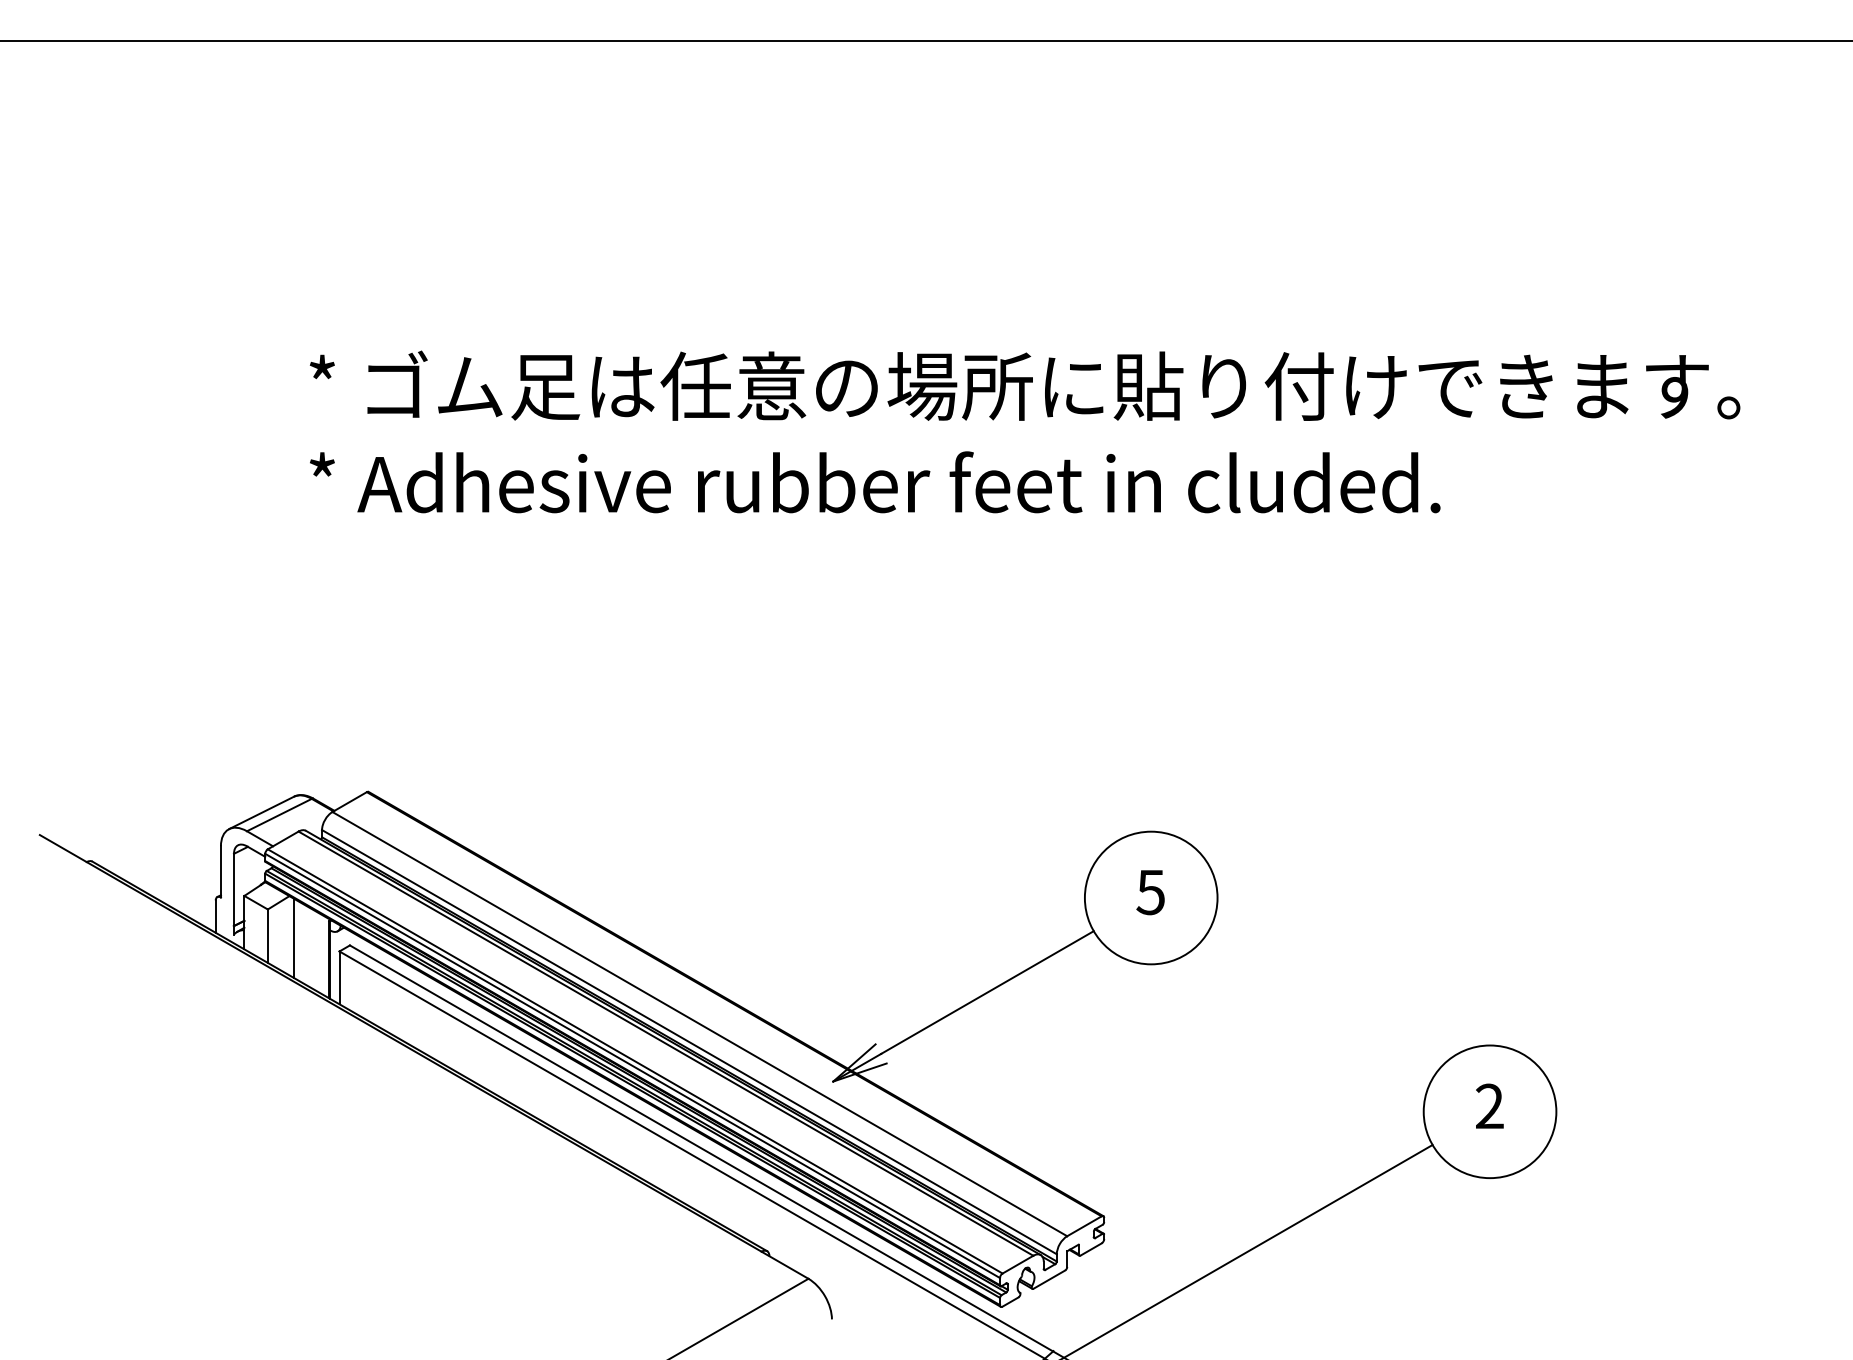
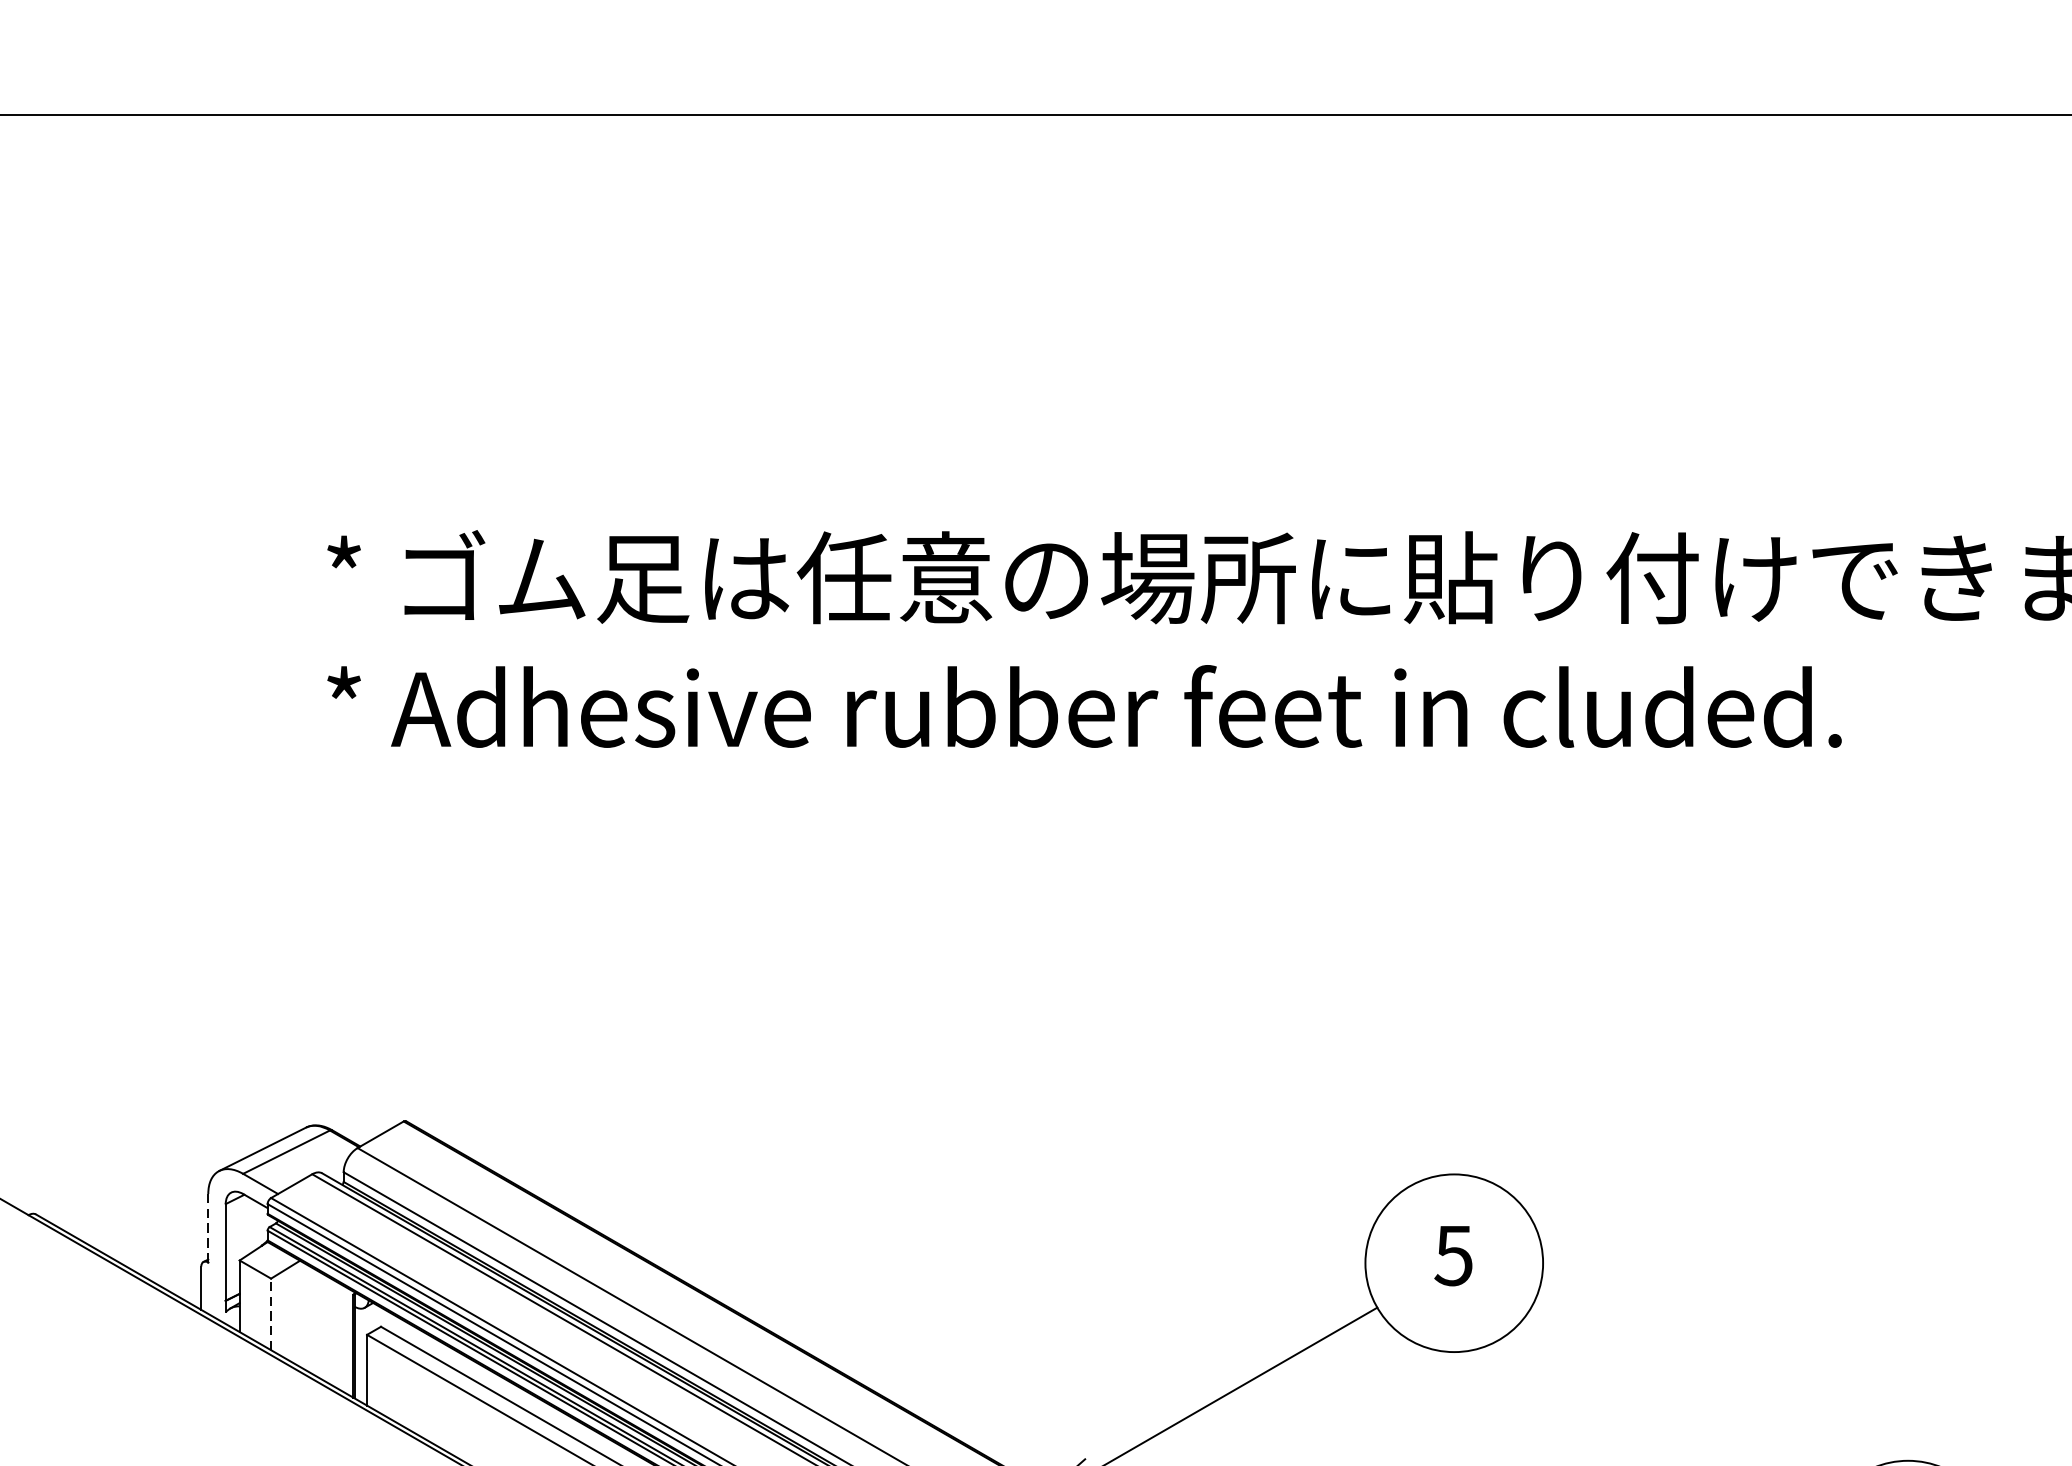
line: (220, 871) -> (207, 1227), solid -> dashed
line: (267, 936) -> (270, 1314), solid -> dashed
line: (293, 937) -> (305, 1316), removed

